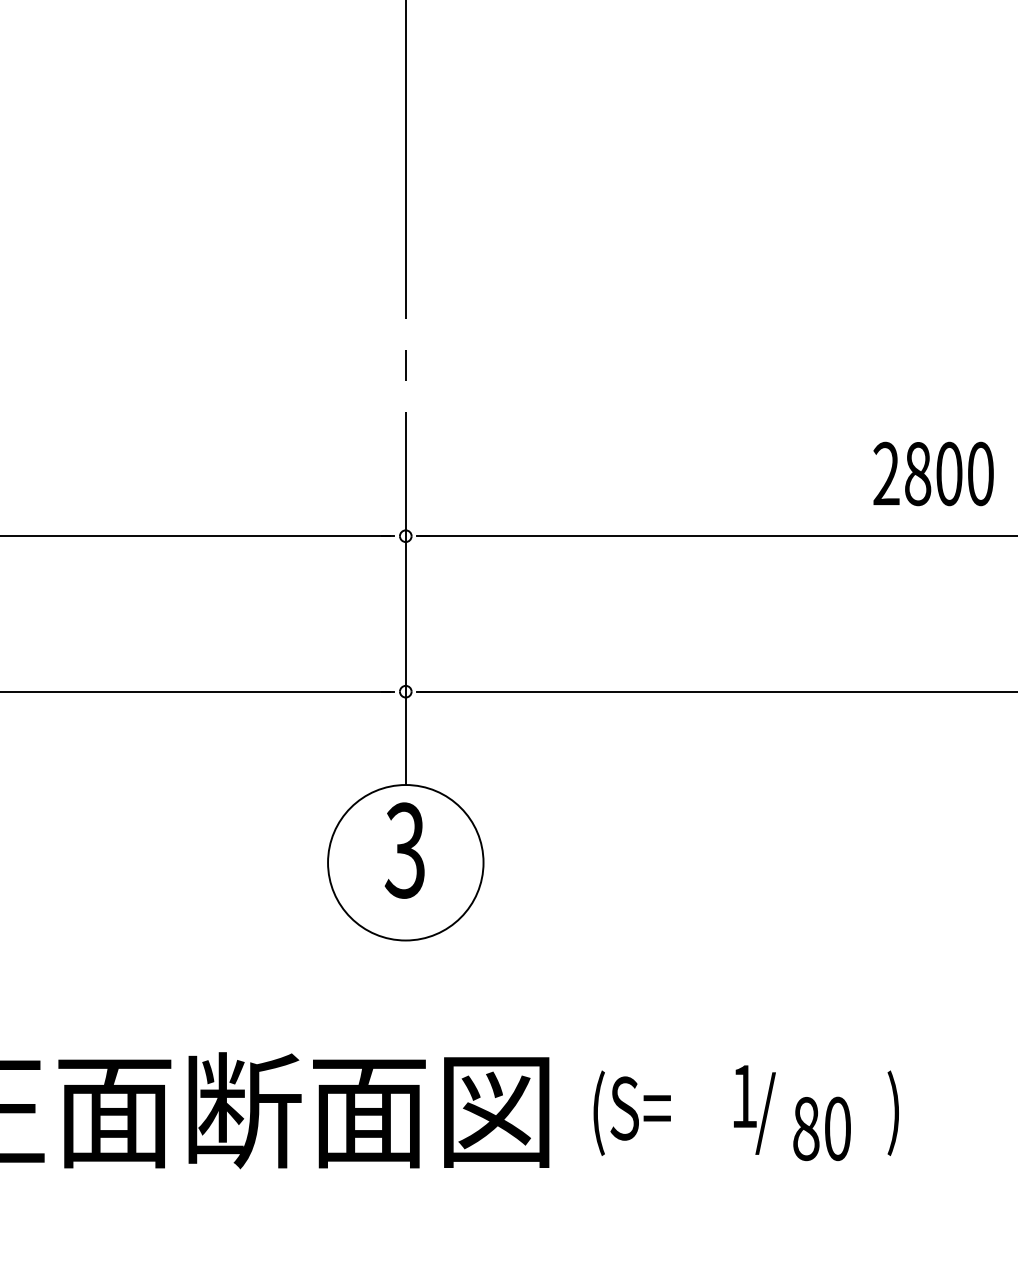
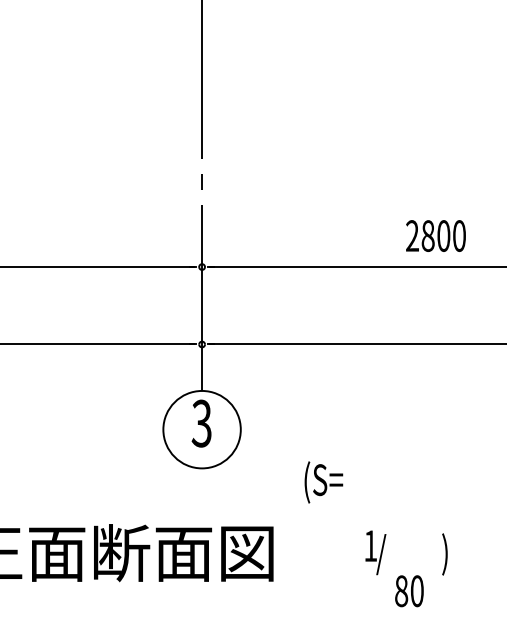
text: (932, 472) -> (435, 235), moved
text: (631, 1113) -> (323, 482), moved
text: (822, 1129) -> (409, 591), moved

